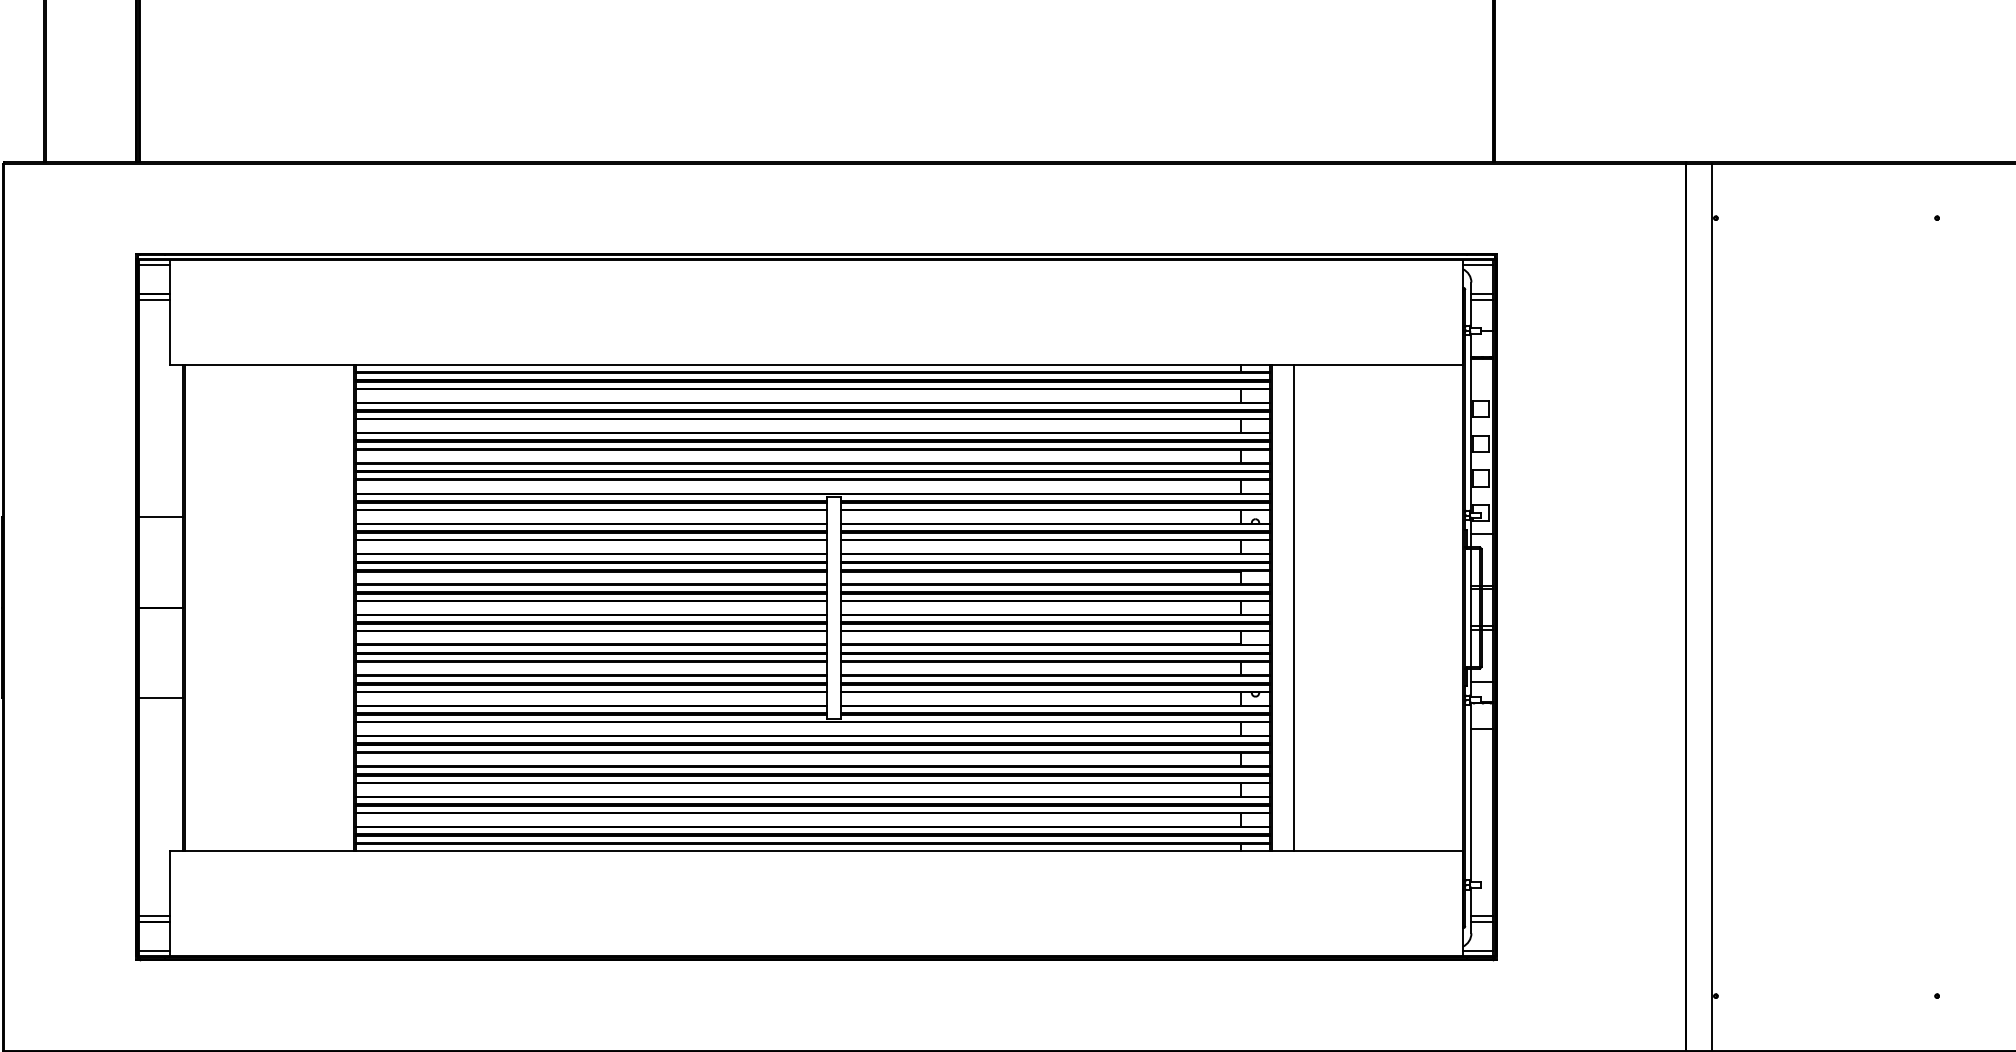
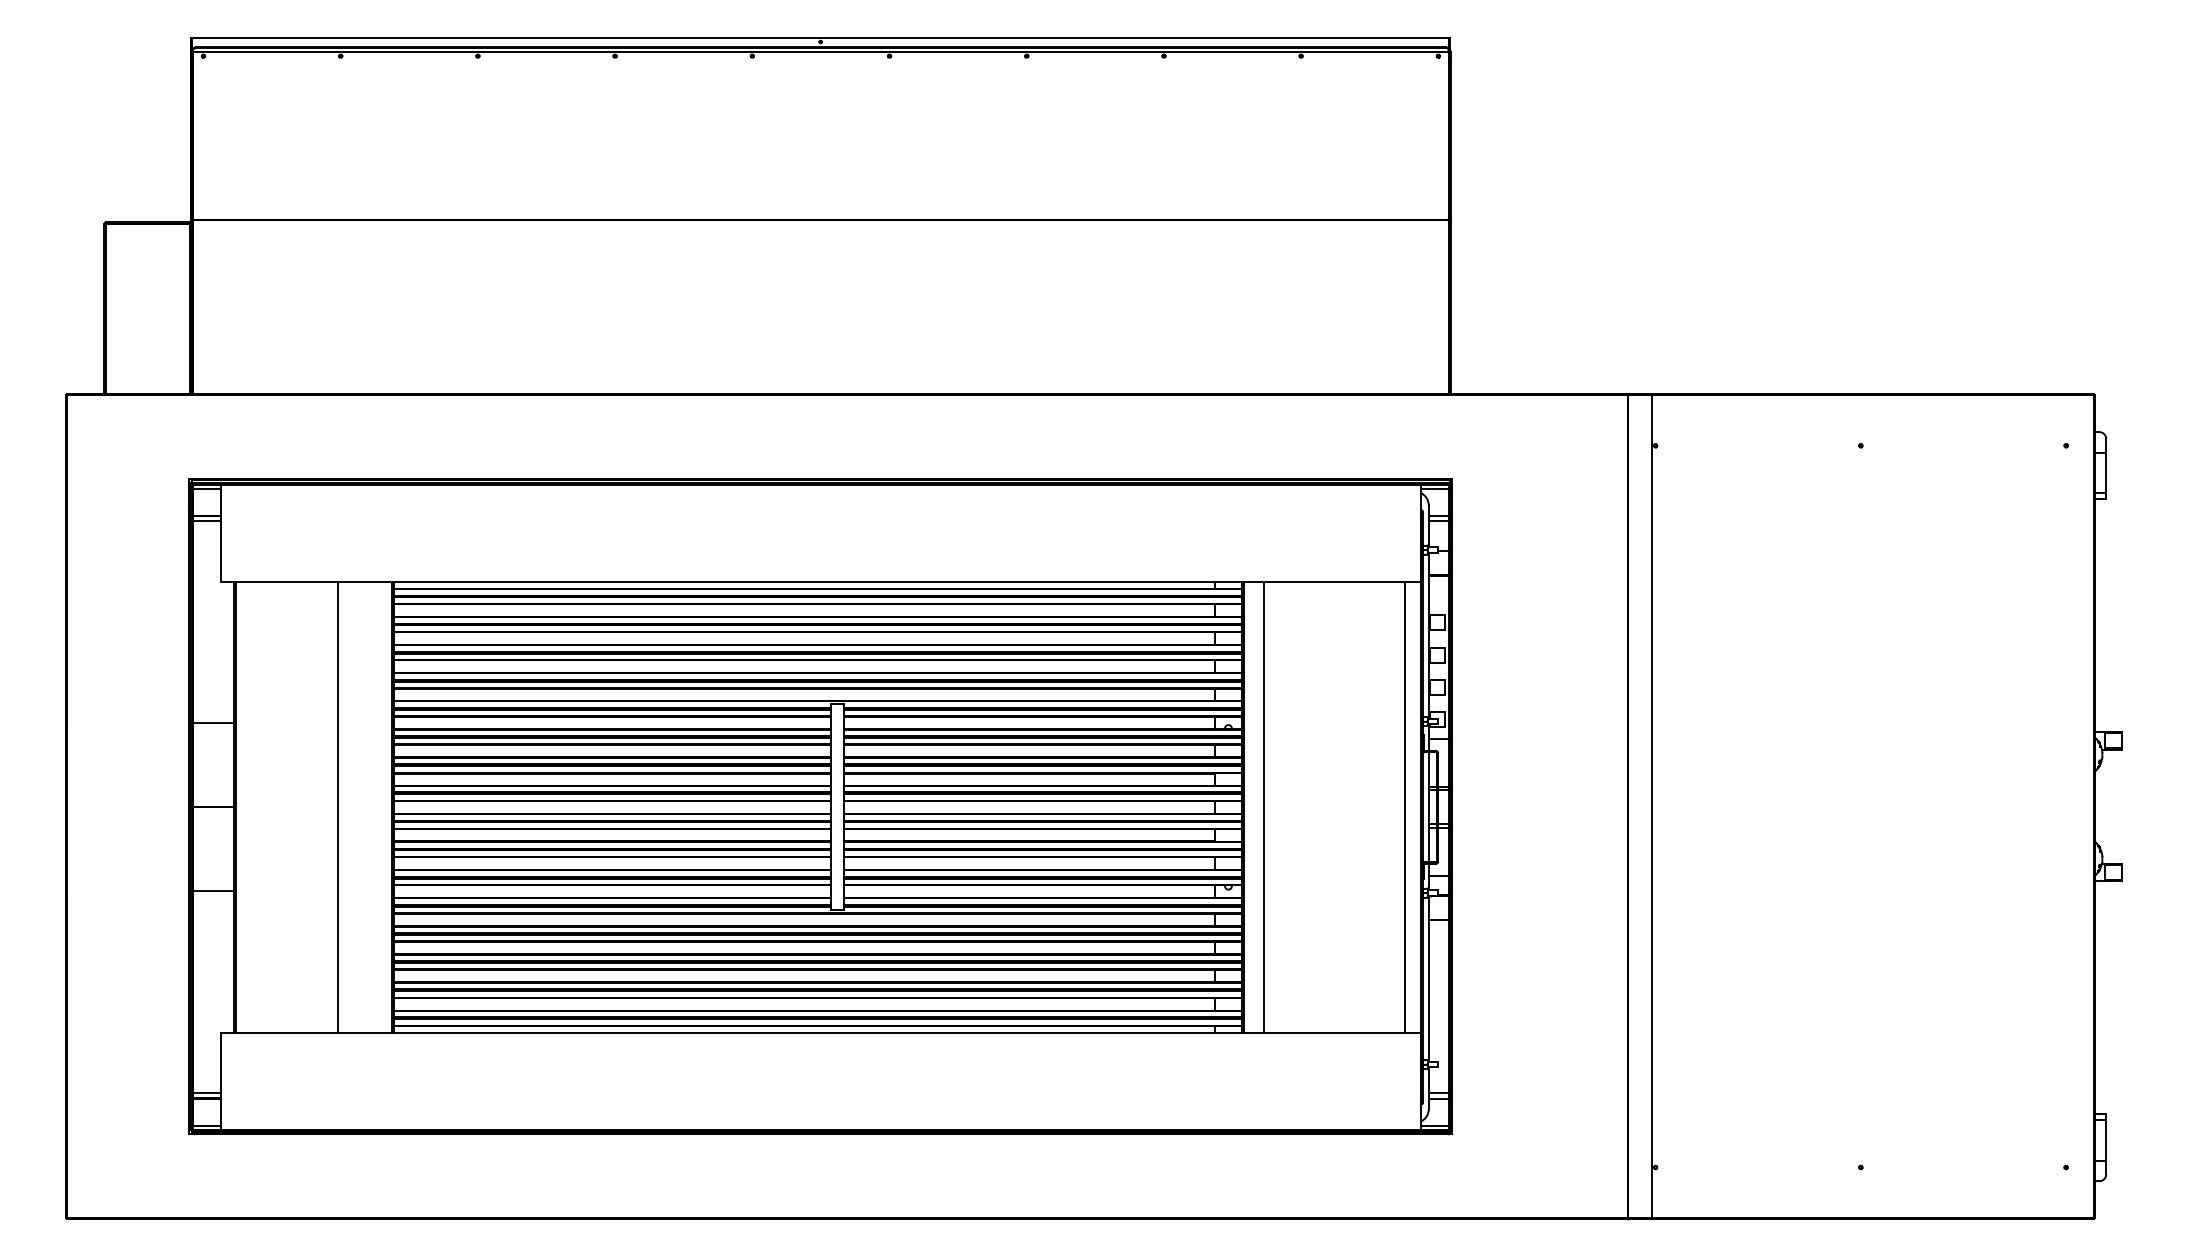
line: (295, 608) -> (337, 807), added
line: (1446, 608) -> (1405, 807), added

